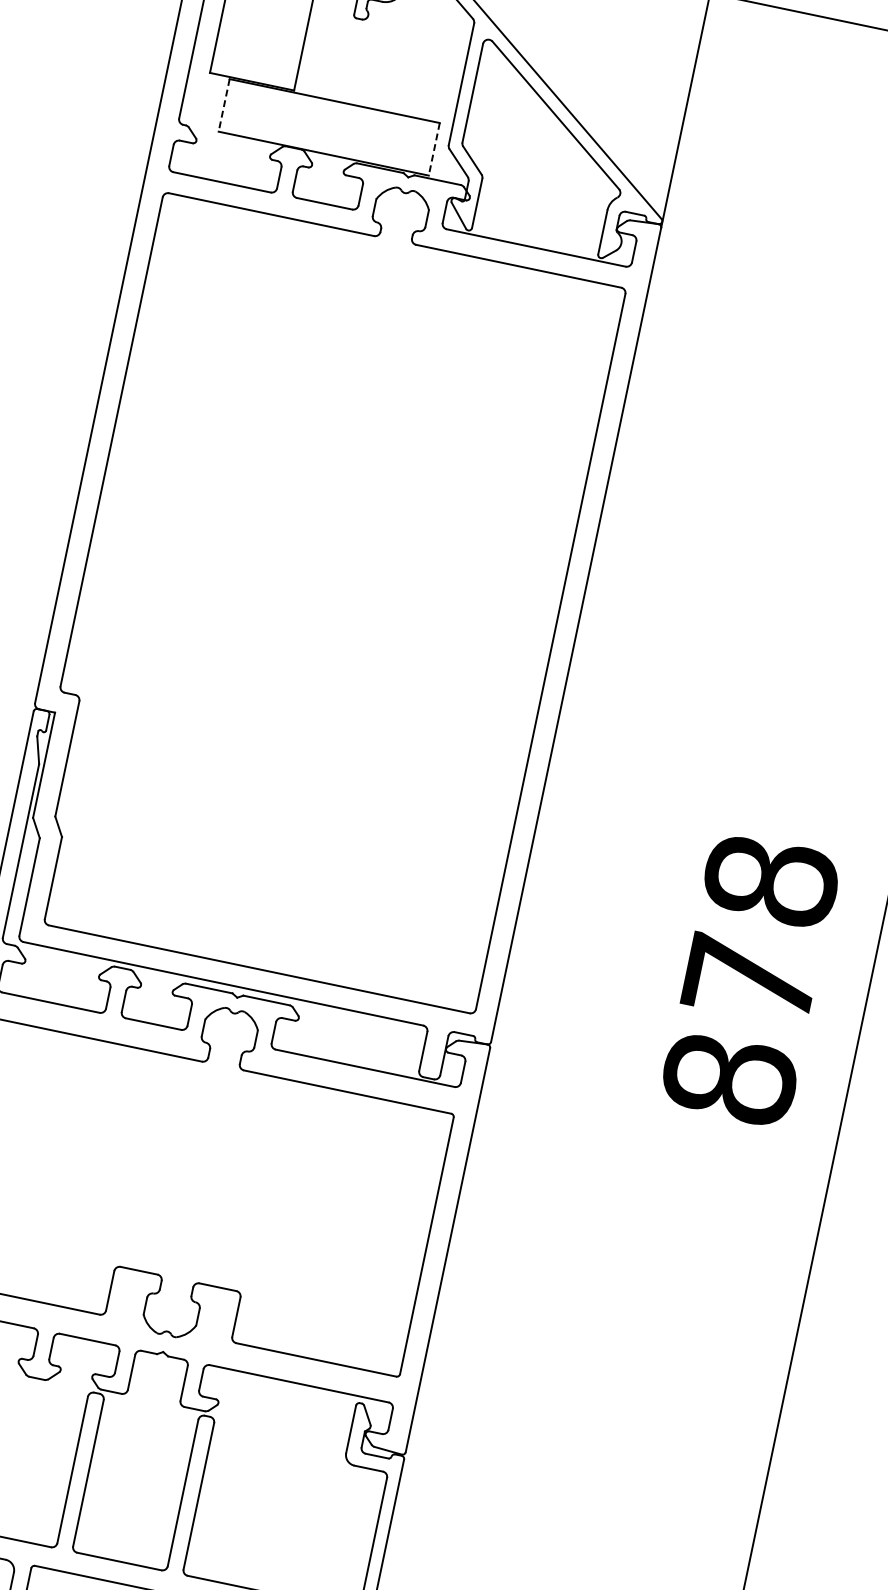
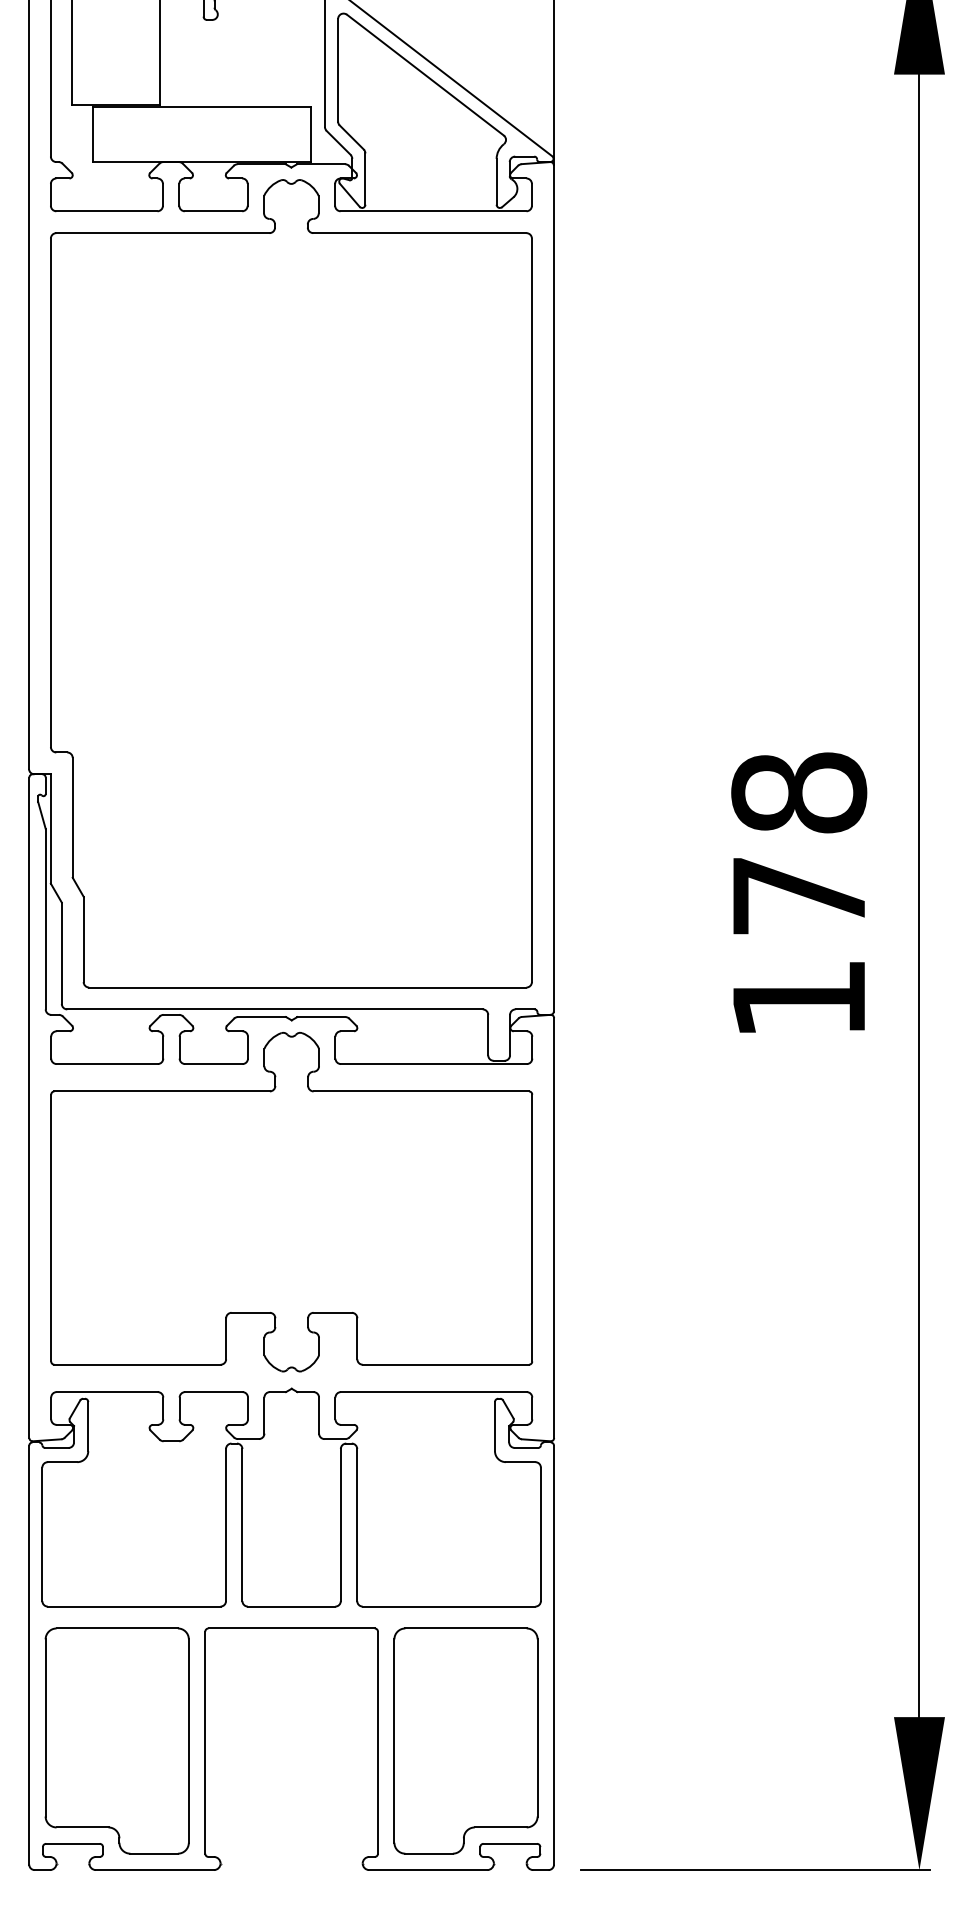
line: (223, 105) -> (92, 134), dashed -> solid
line: (434, 149) -> (311, 134), dashed -> solid
text: (730, 1078) -> (799, 998), 878 -> 178

